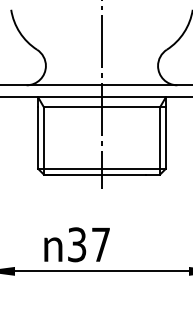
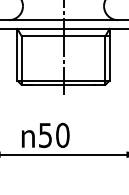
text: (89, 244) -> (54, 135), 37 -> 50

